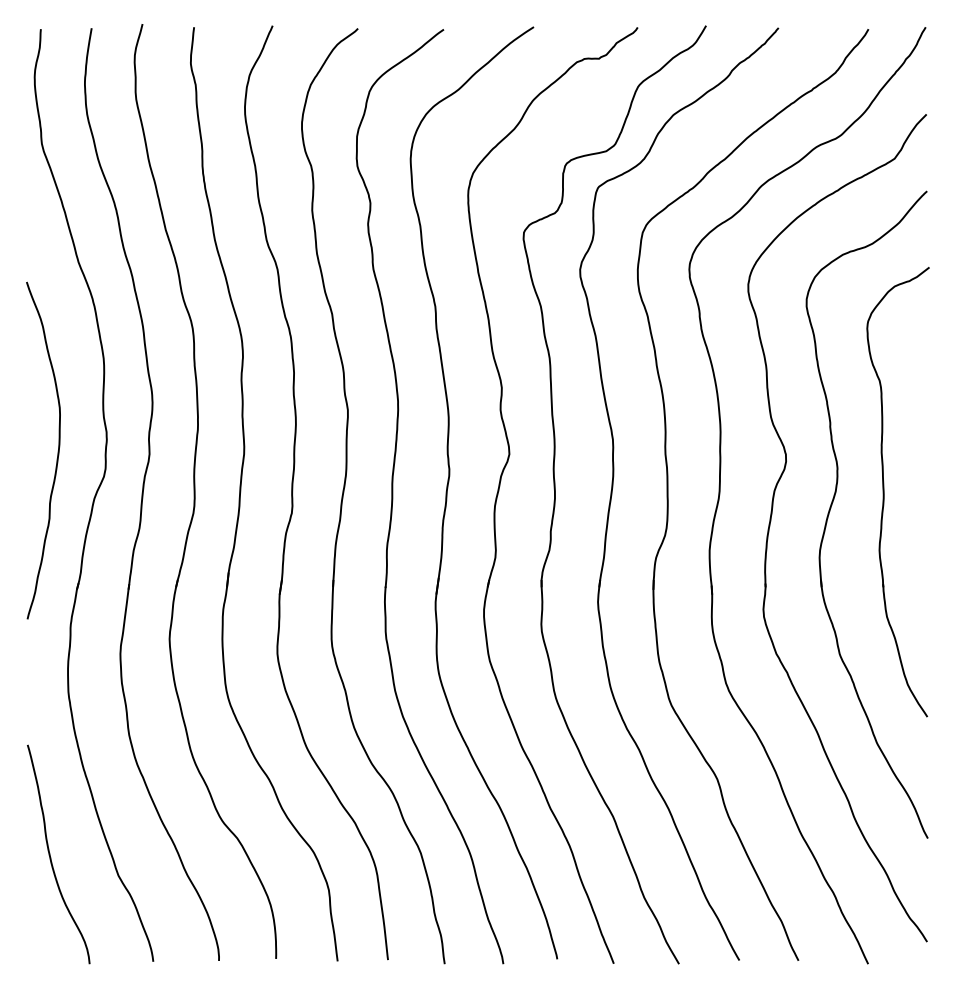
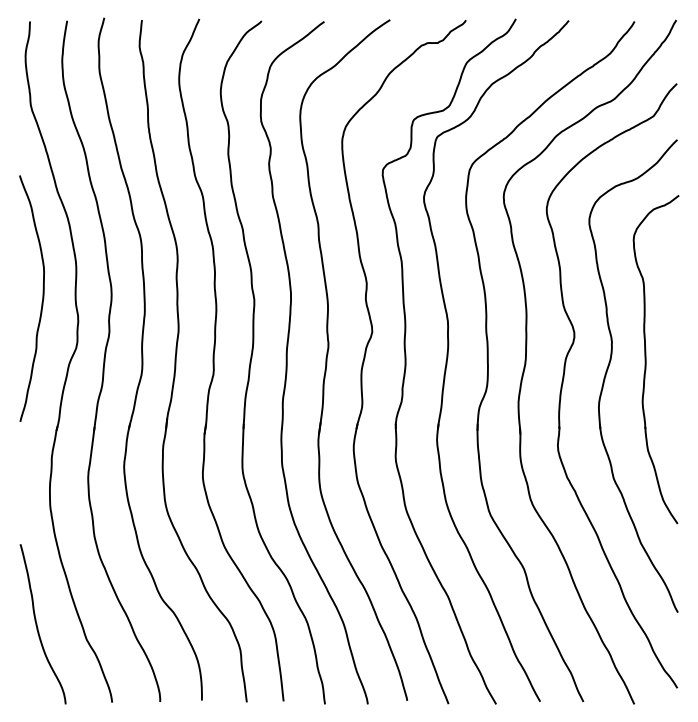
curve: (57, 451) -> (42, 299), moved

